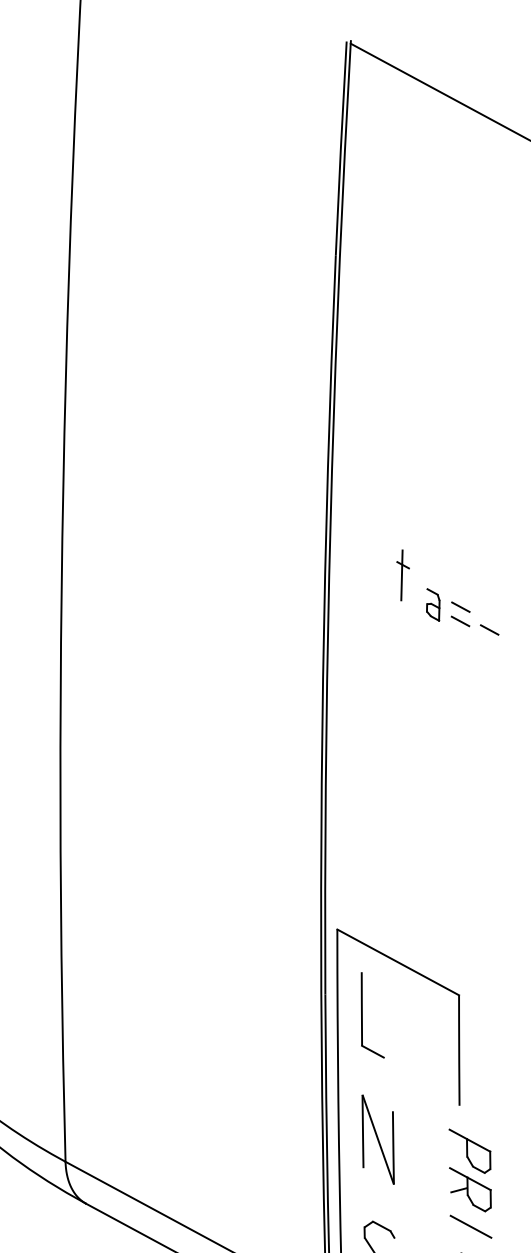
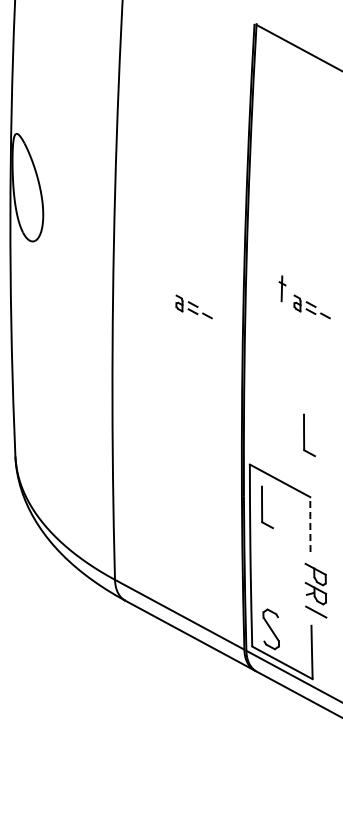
part: (223, 611) -> (193, 306), added
part: (457, 870) -> (309, 435), added
line: (459, 1050) -> (310, 524), solid -> dashed
part: (376, 1138) -> (269, 568), removed

